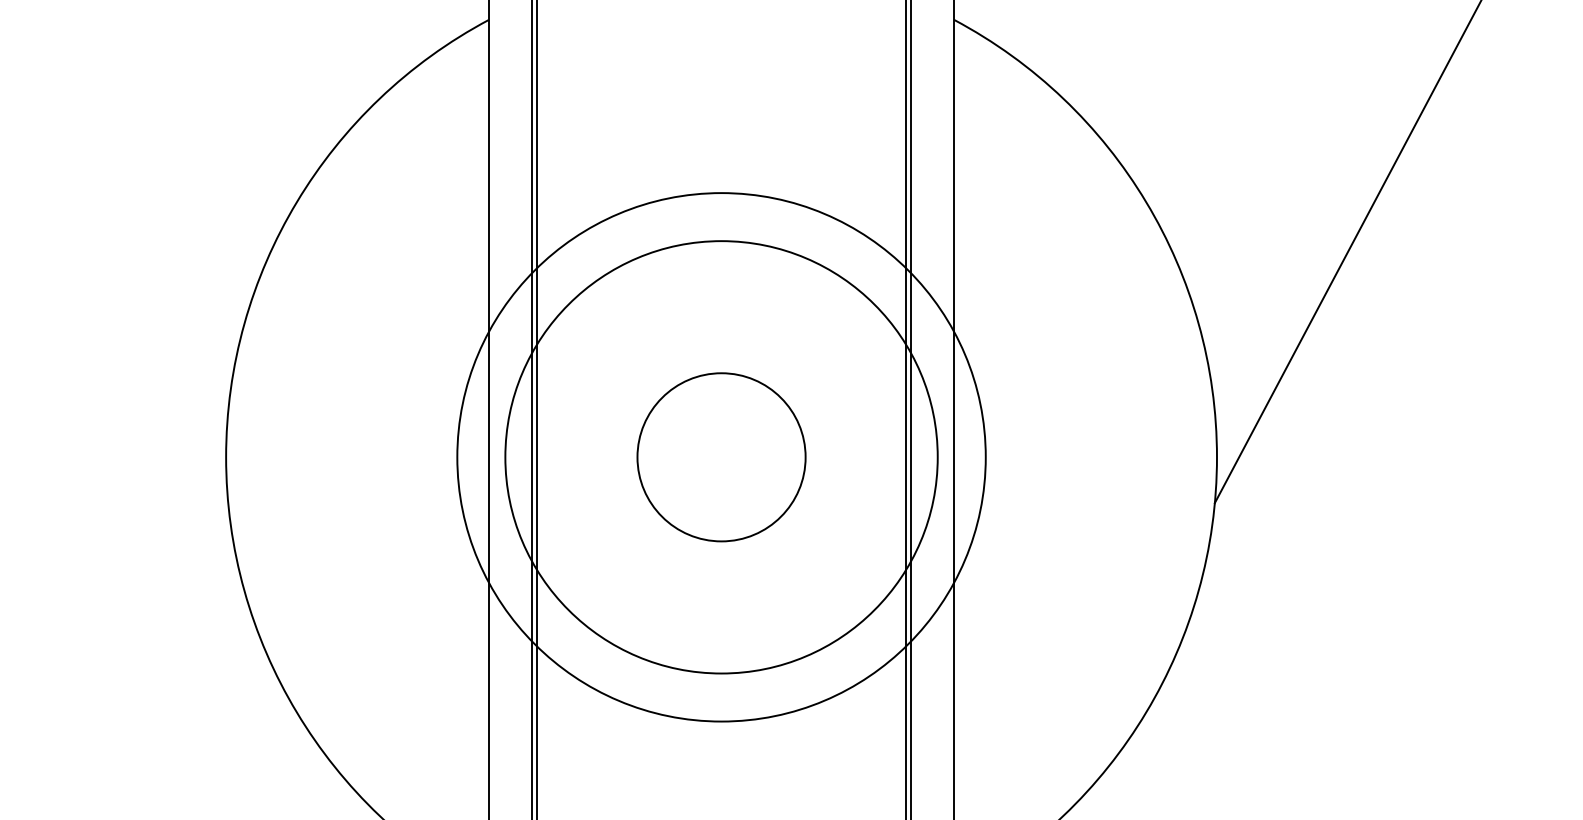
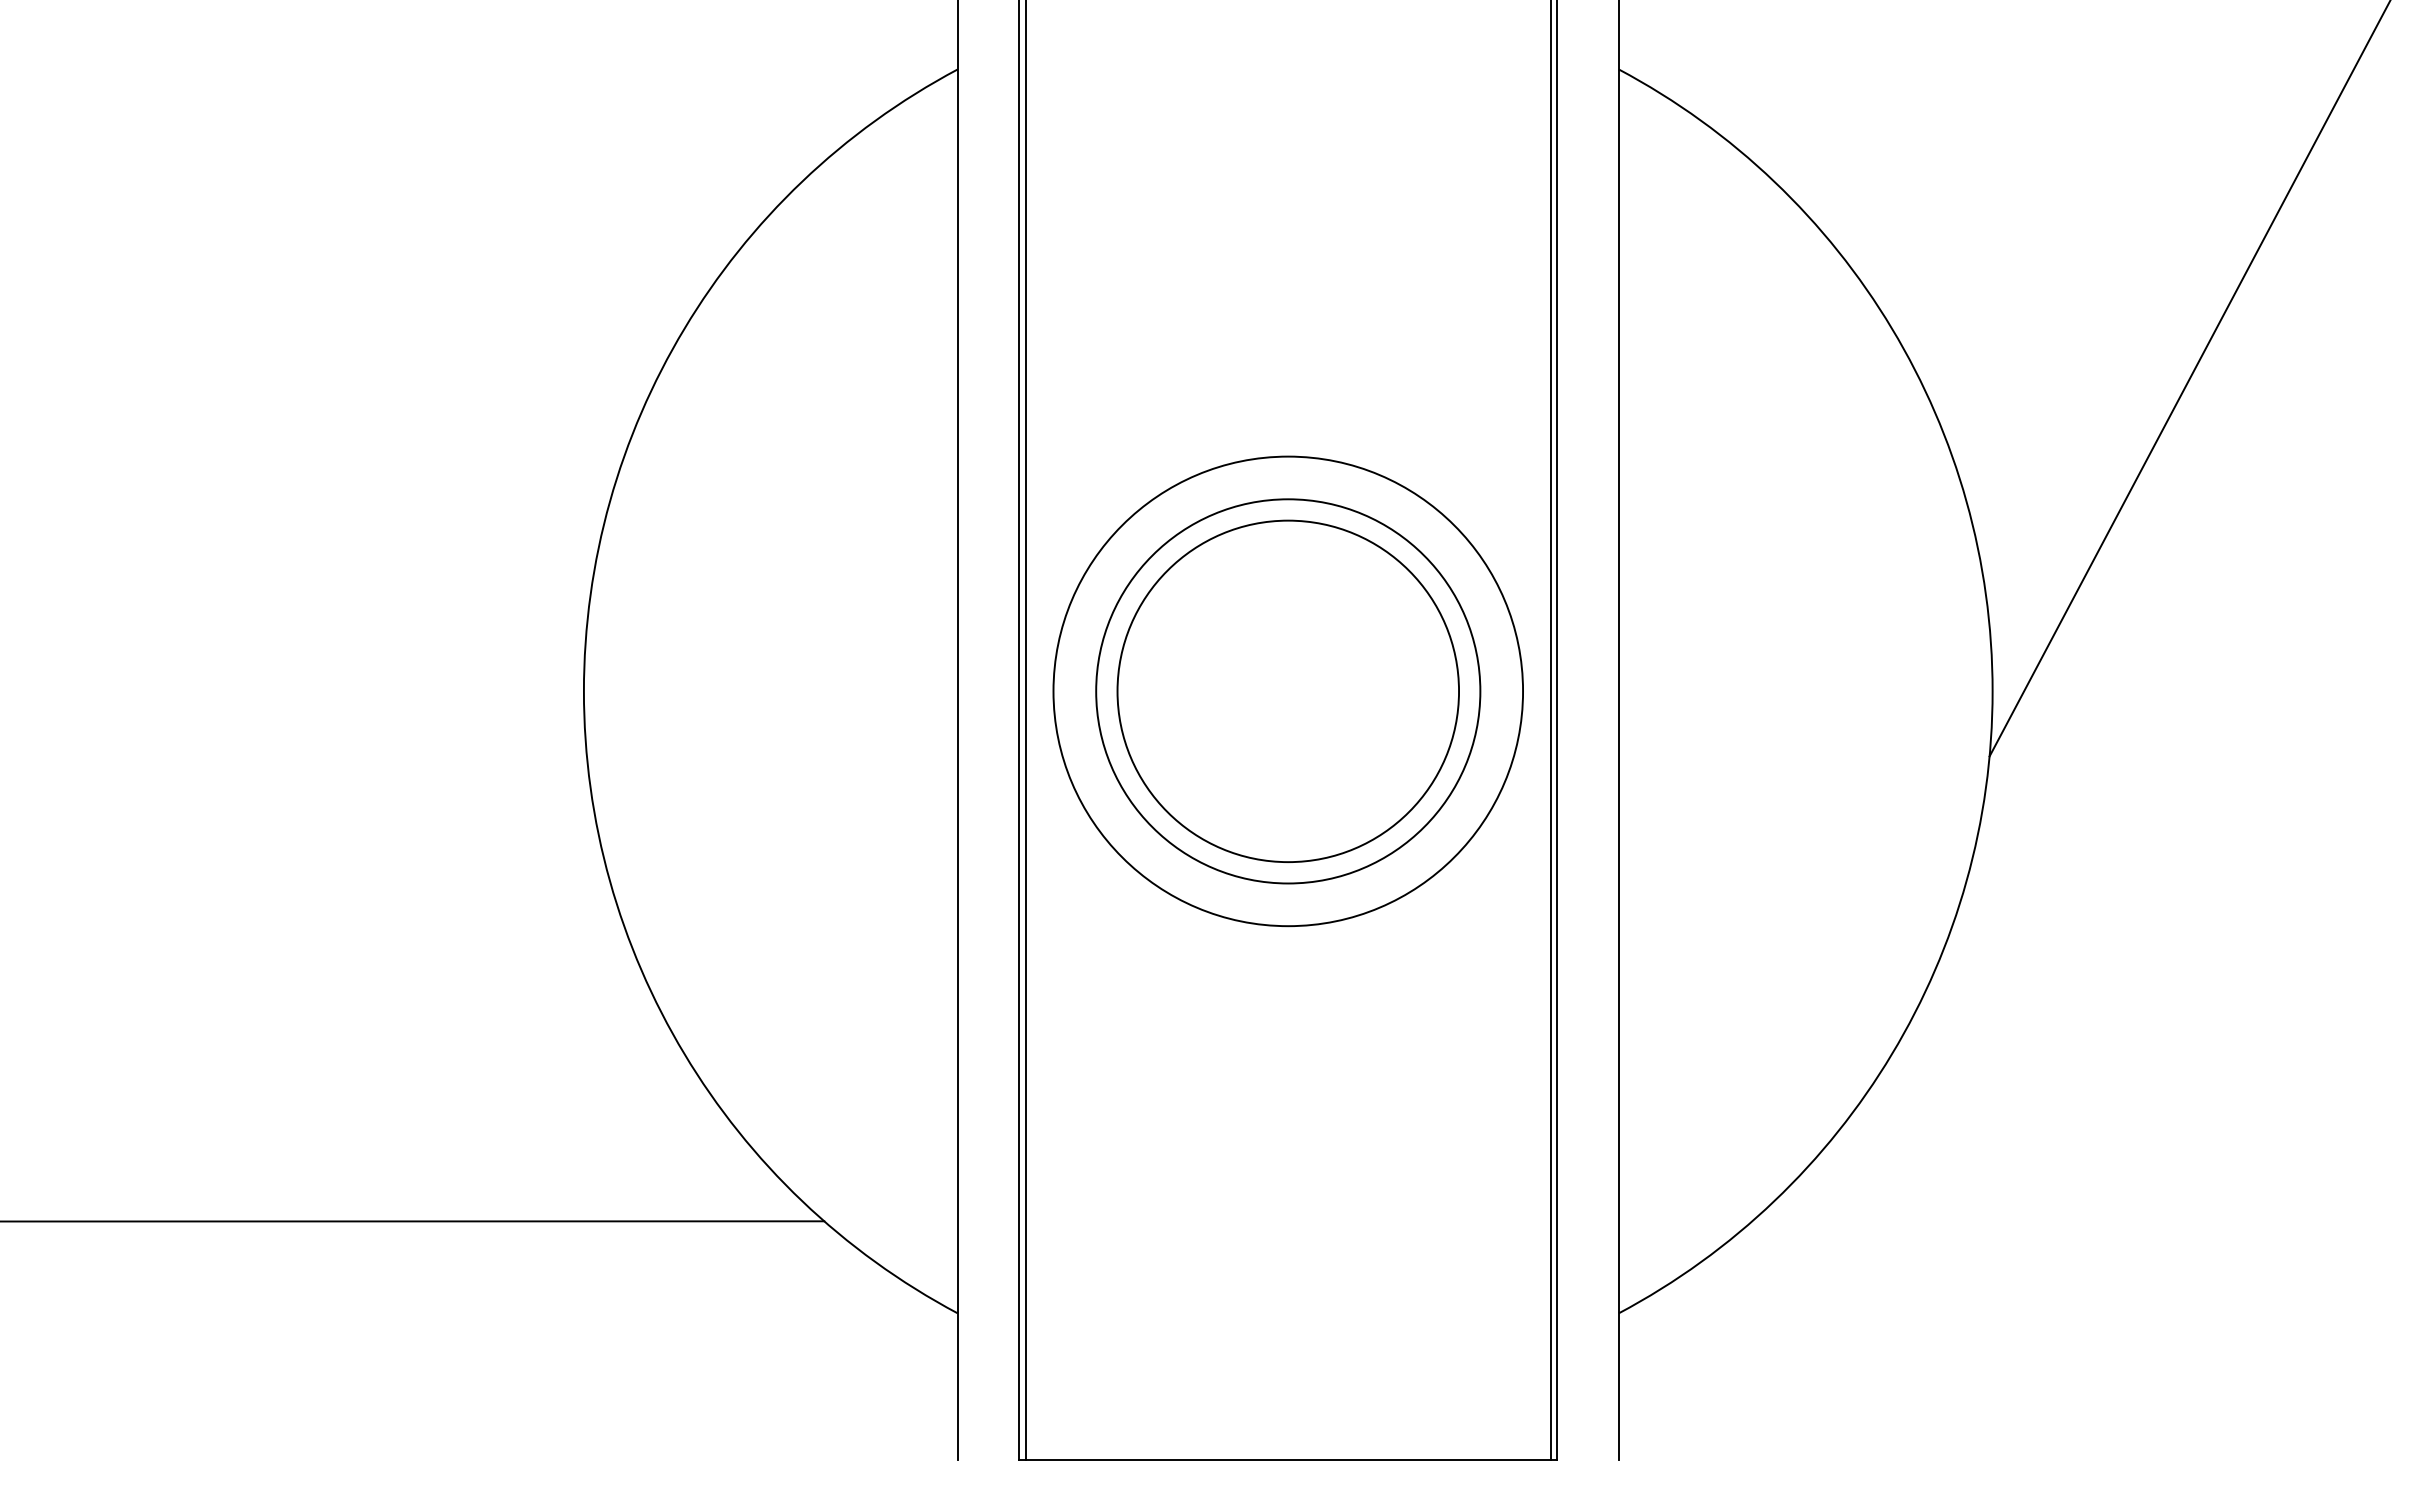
circle: (721, 457) -> (1288, 691), size x0.62
circle: (721, 457) -> (1288, 691), size x0.62
circle: (721, 457) -> (1288, 691), size x1.43

